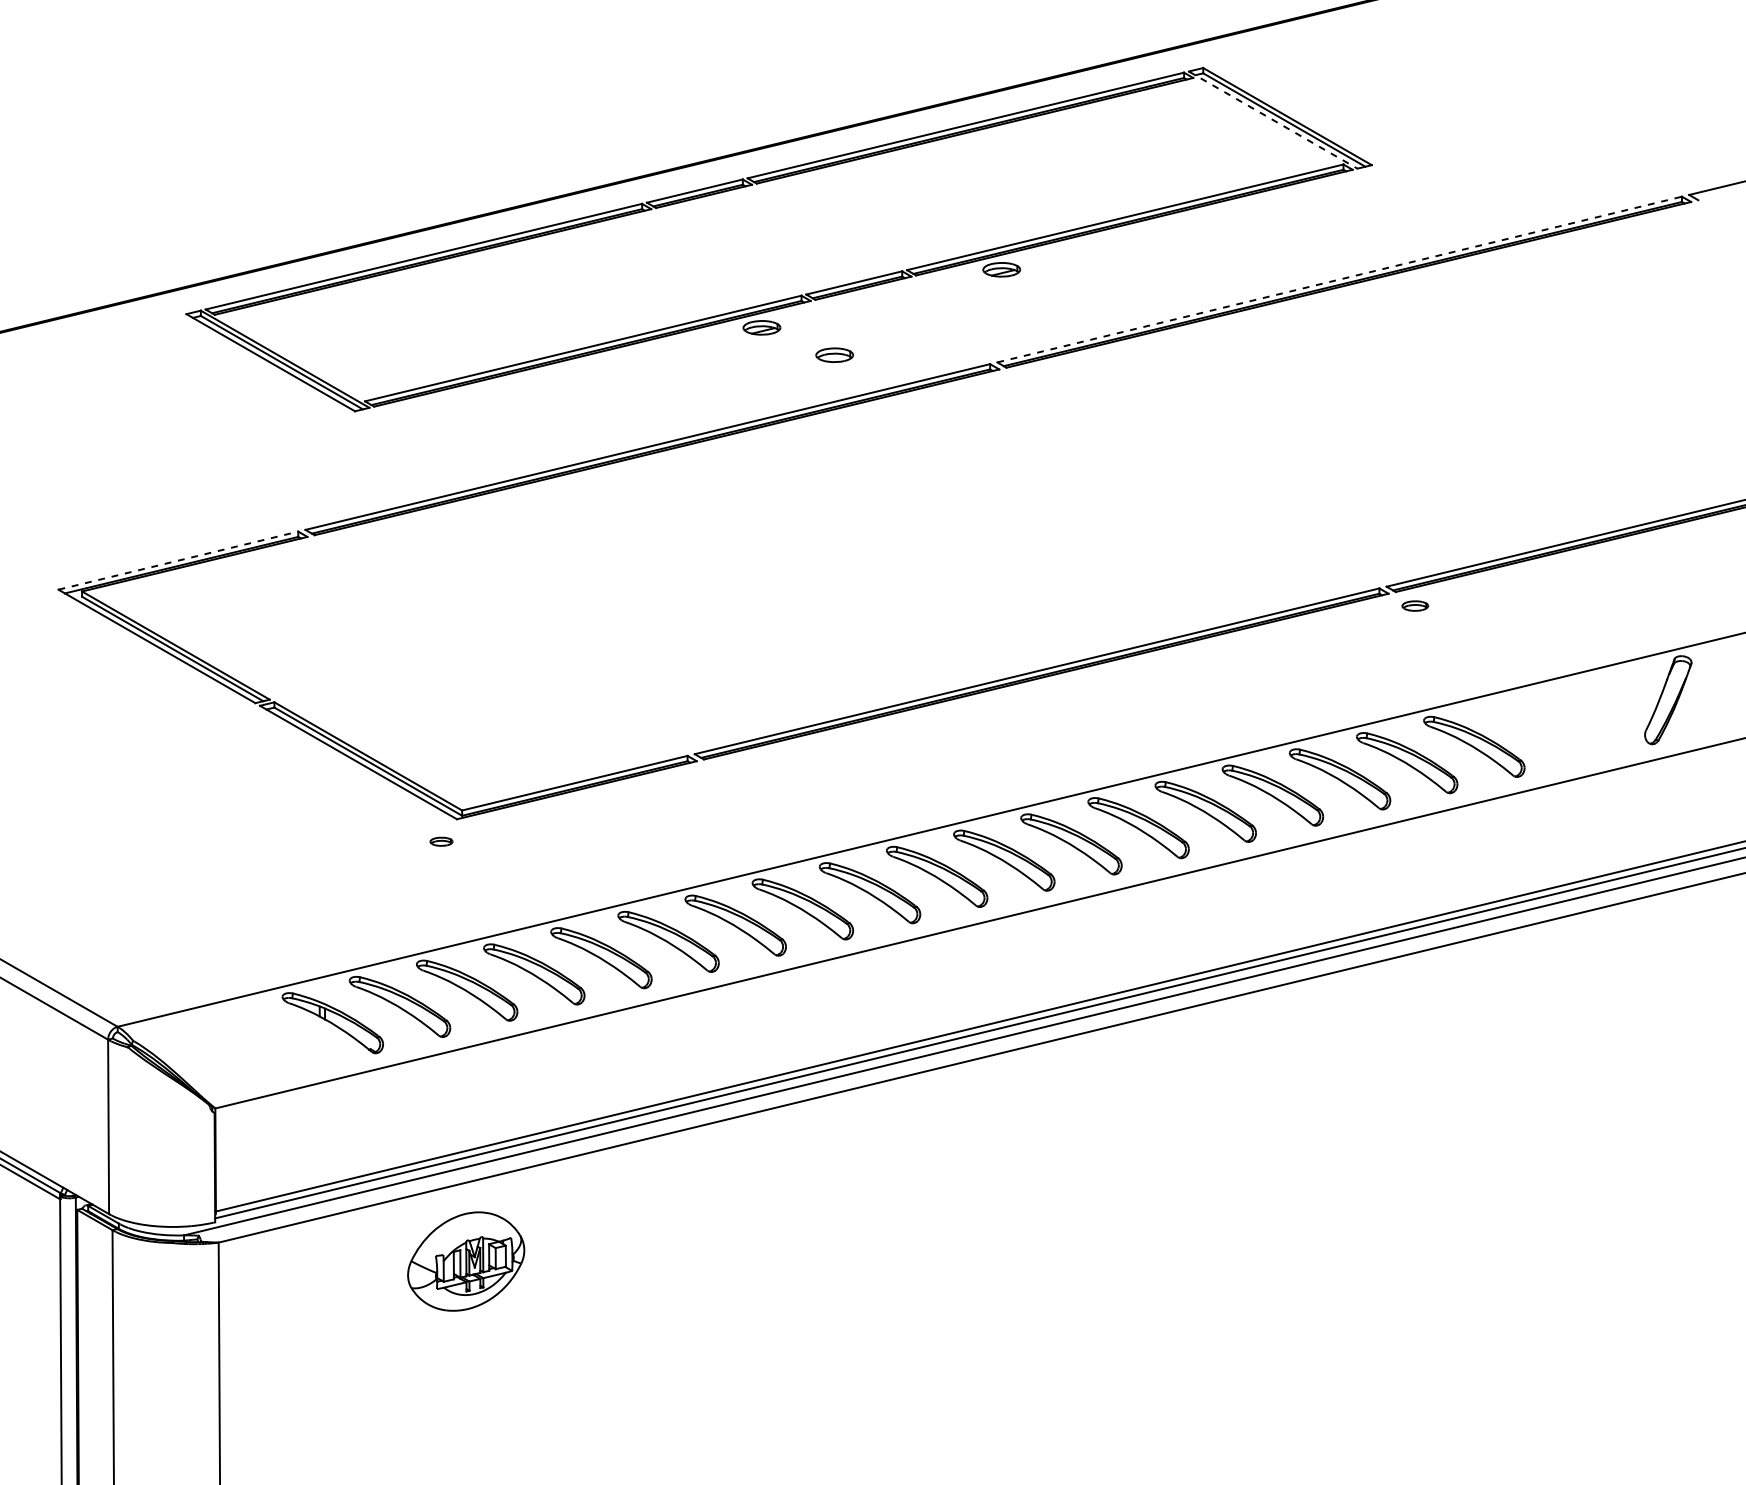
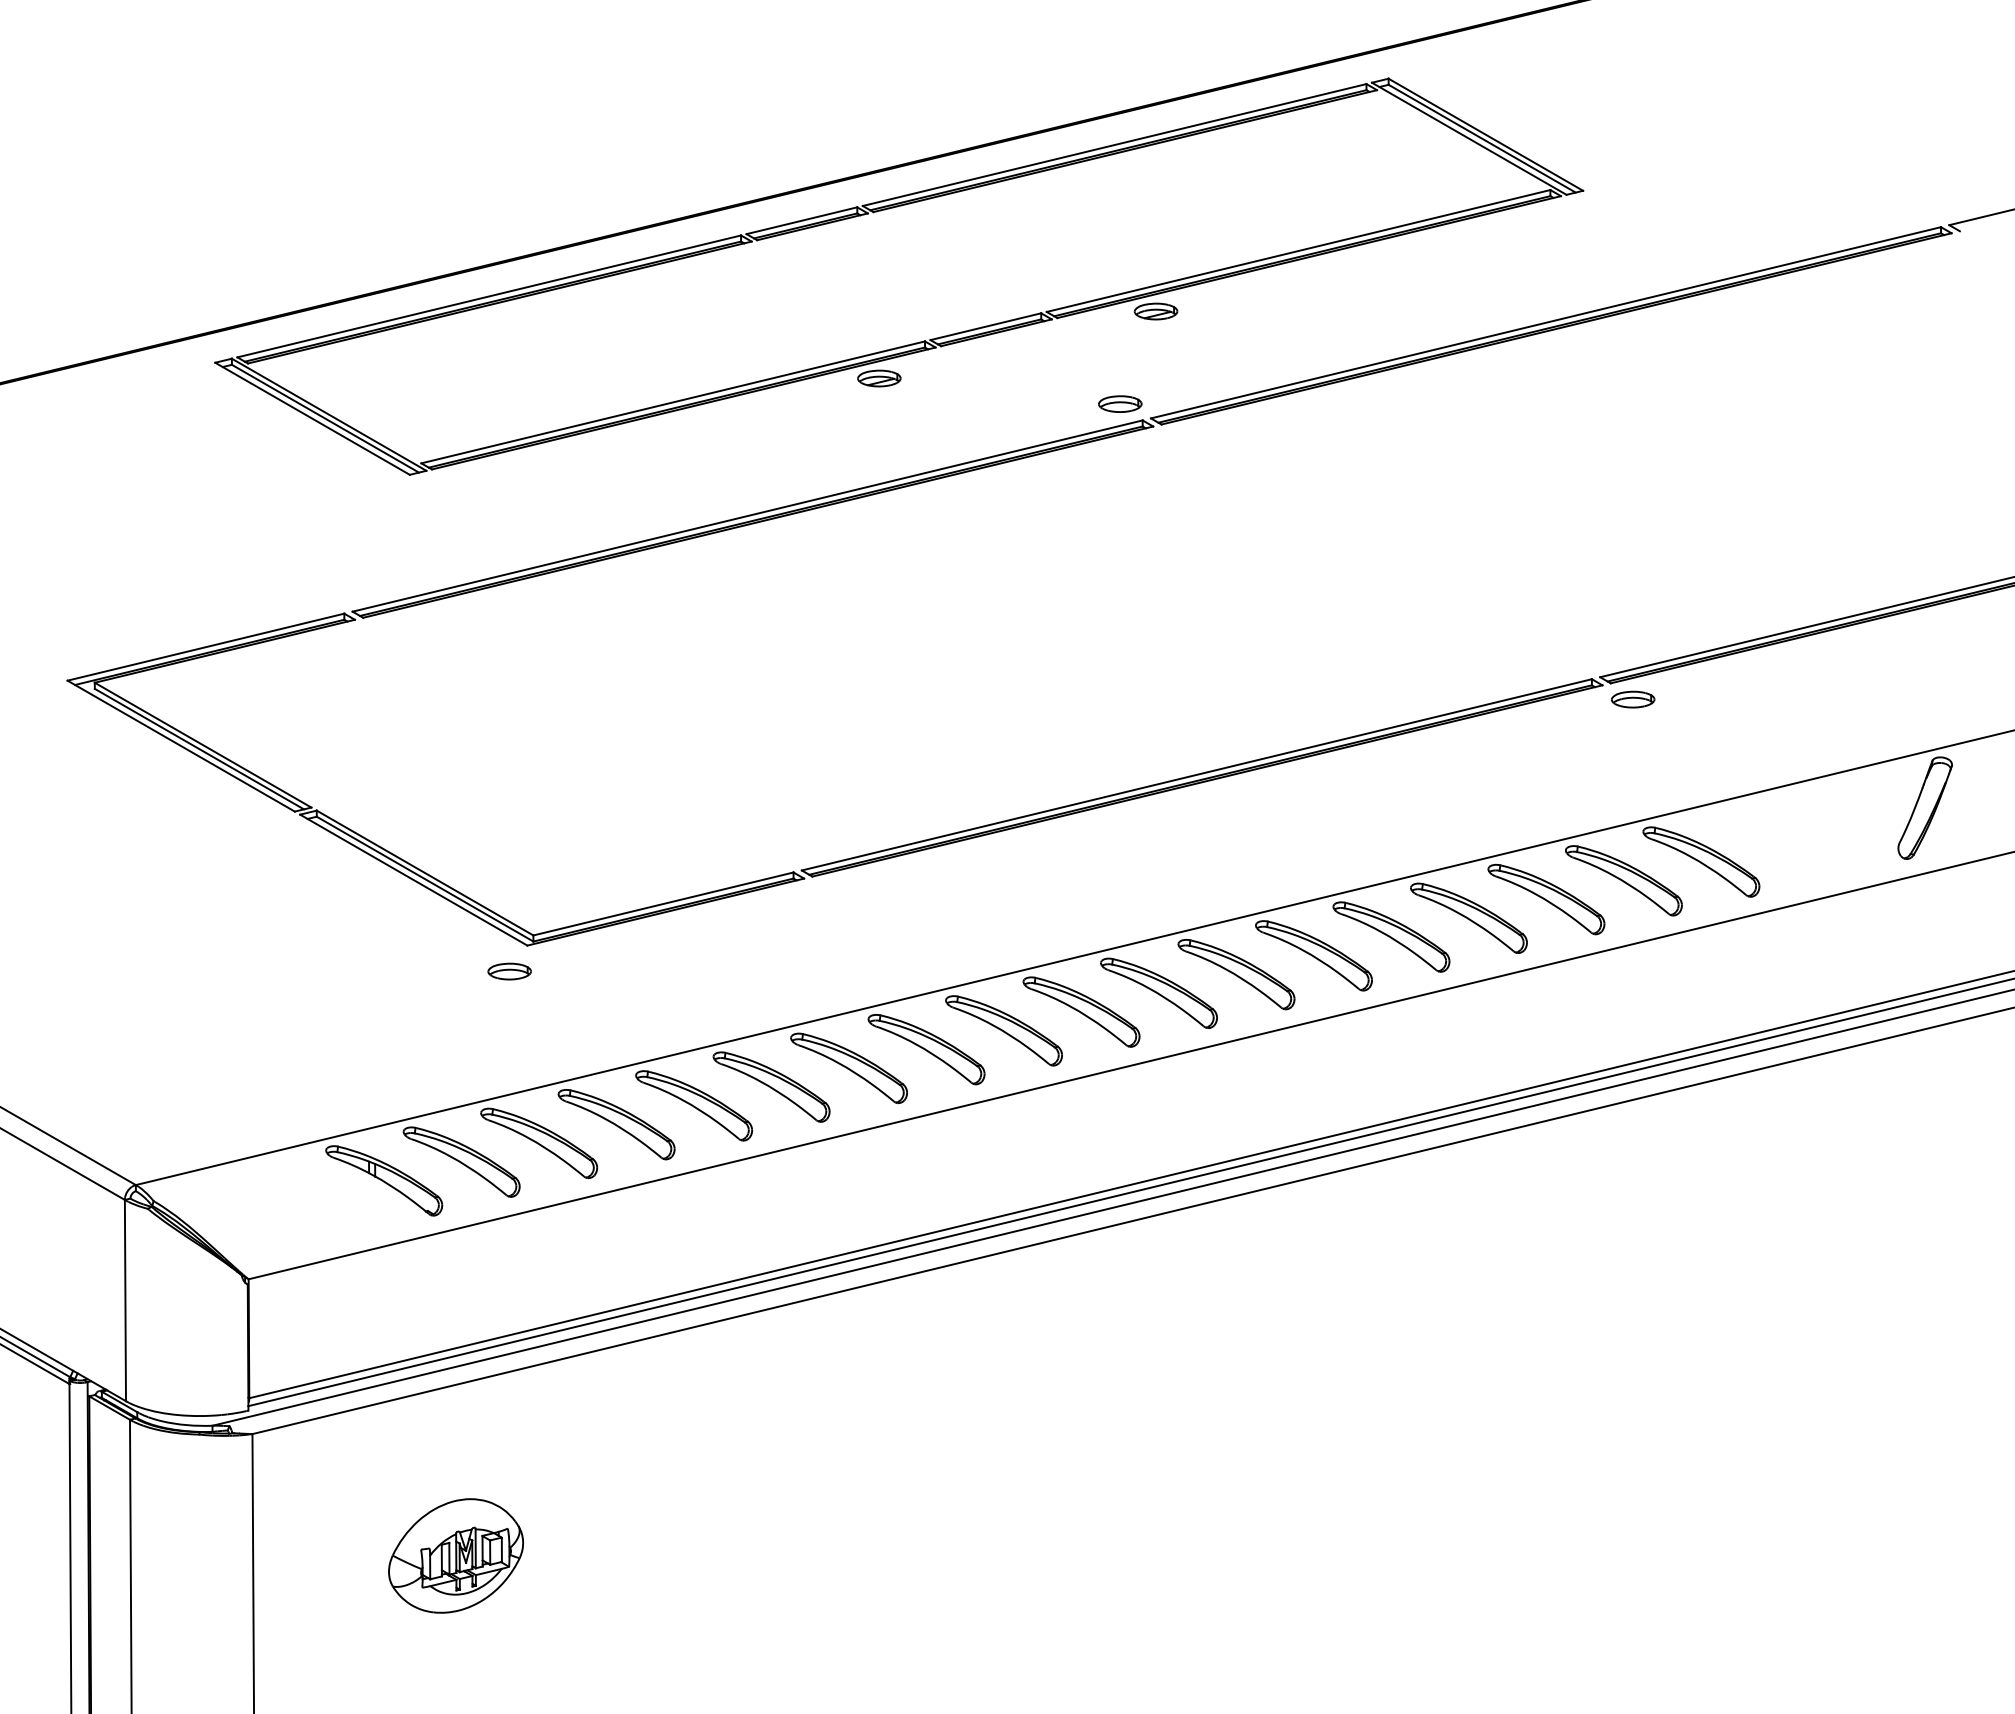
line: (1273, 120) -> (1469, 139), dashed -> solid
line: (1340, 279) -> (1546, 322), dashed -> solid
part: (834, 354) -> (1120, 403), moved
line: (178, 560) -> (206, 647), dashed -> solid
part: (1415, 606) -> (1633, 699), size x1.43
part: (441, 841) -> (509, 971), size x1.67
part: (466, 1261) -> (456, 1555), moved

